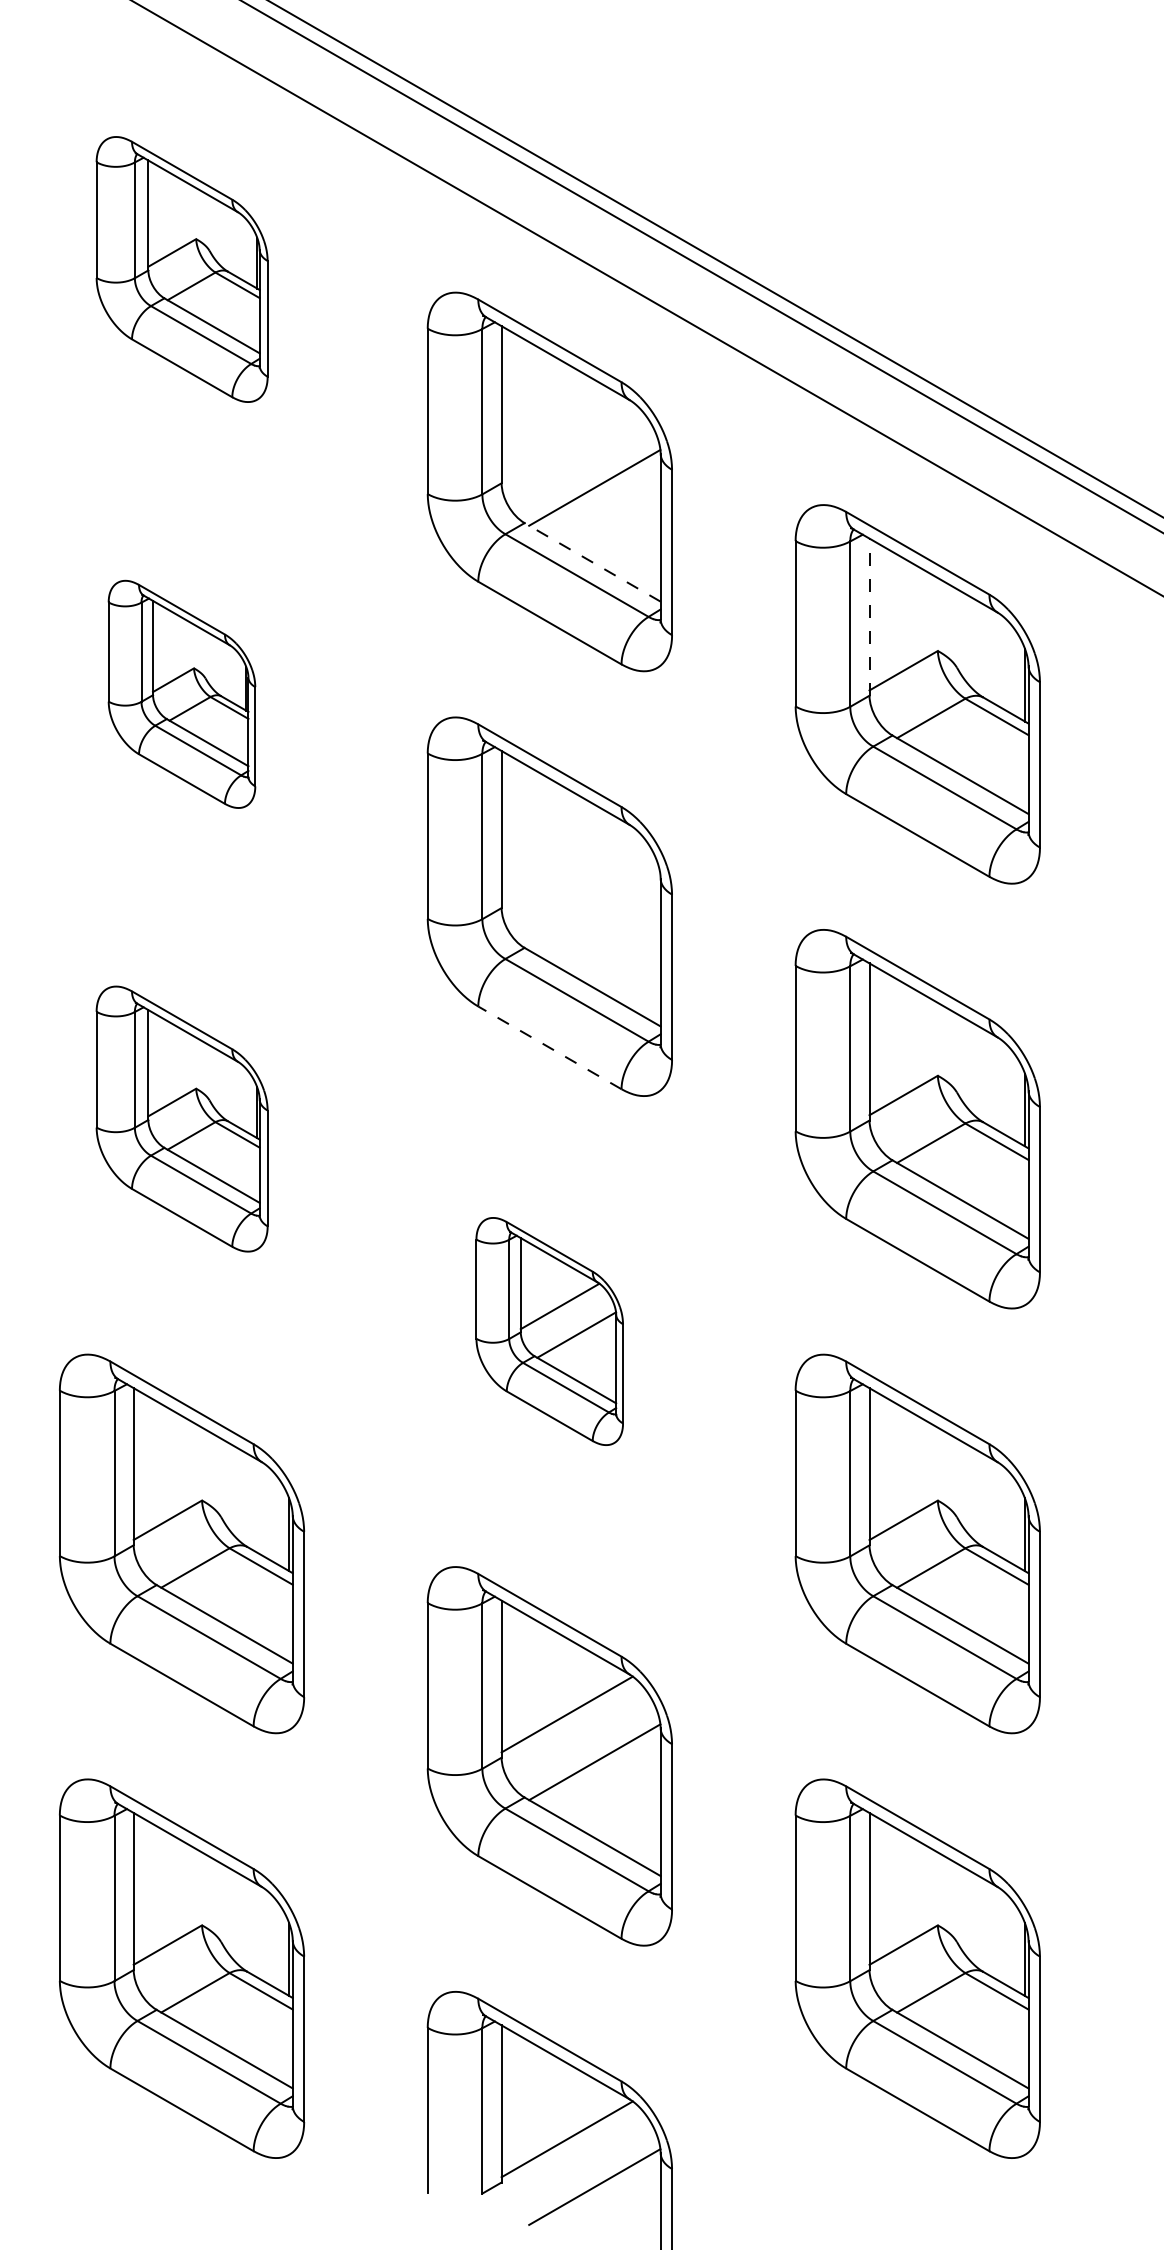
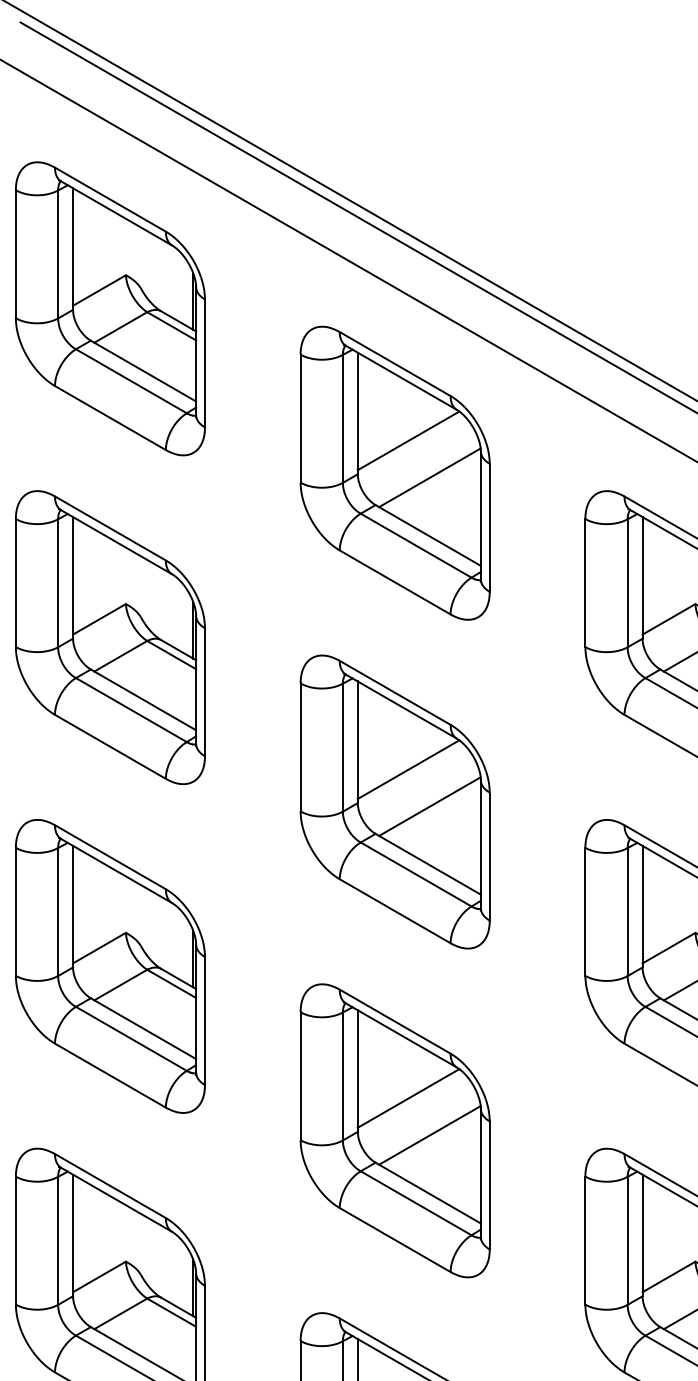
part: (182, 269) -> (110, 308), size x1.43
line: (566, 440) -> (408, 441), added
line: (592, 562) -> (428, 535), dashed -> solid
line: (869, 617) -> (642, 578), dashed -> solid
part: (181, 694) -> (110, 637), size x1.67
line: (566, 864) -> (408, 769), added
line: (594, 912) -> (429, 806), added
line: (549, 1047) -> (394, 910), dashed -> solid
part: (182, 1118) -> (110, 965), size x1.43
part: (549, 1331) -> (394, 1130), size x1.67

